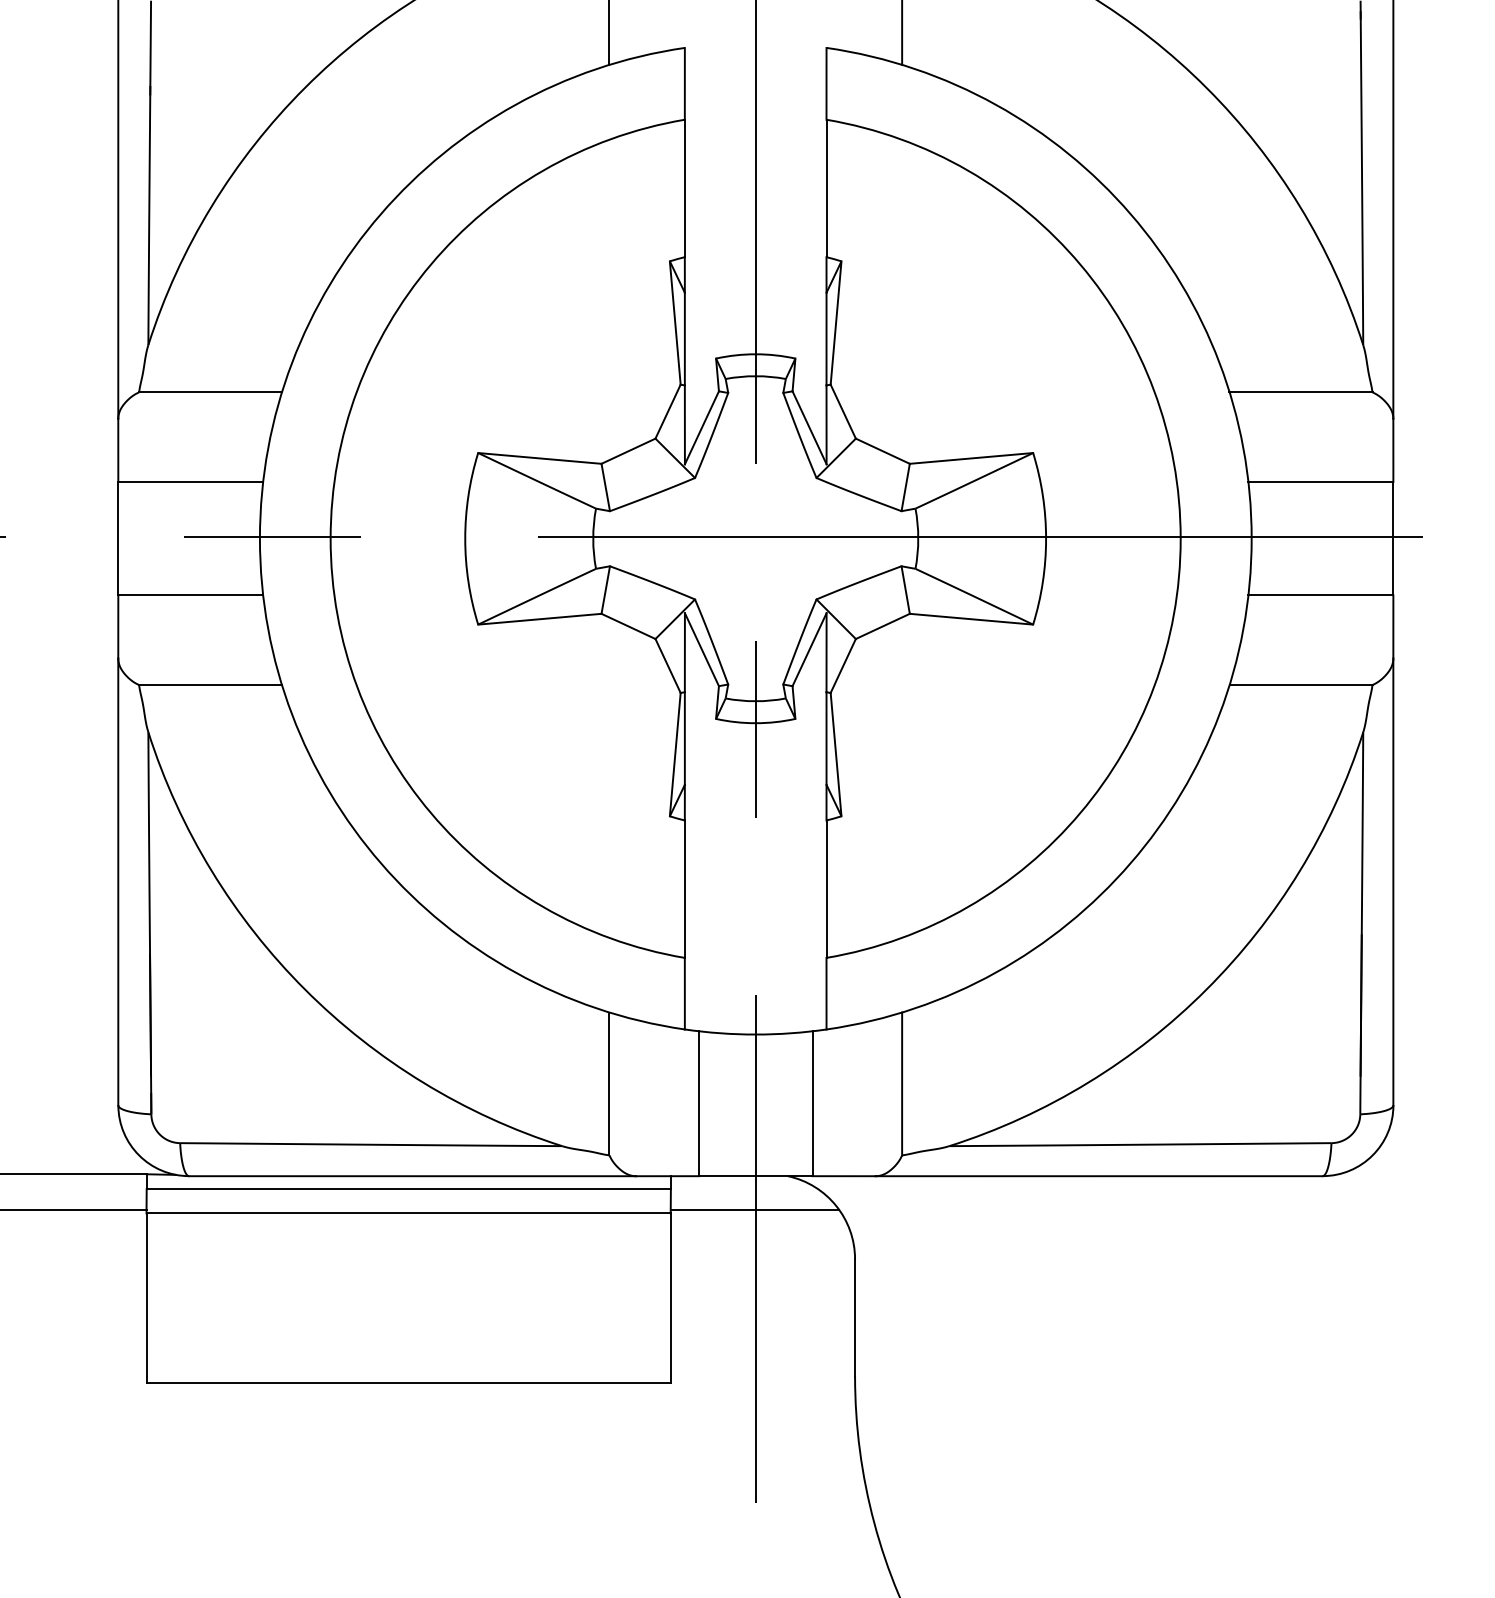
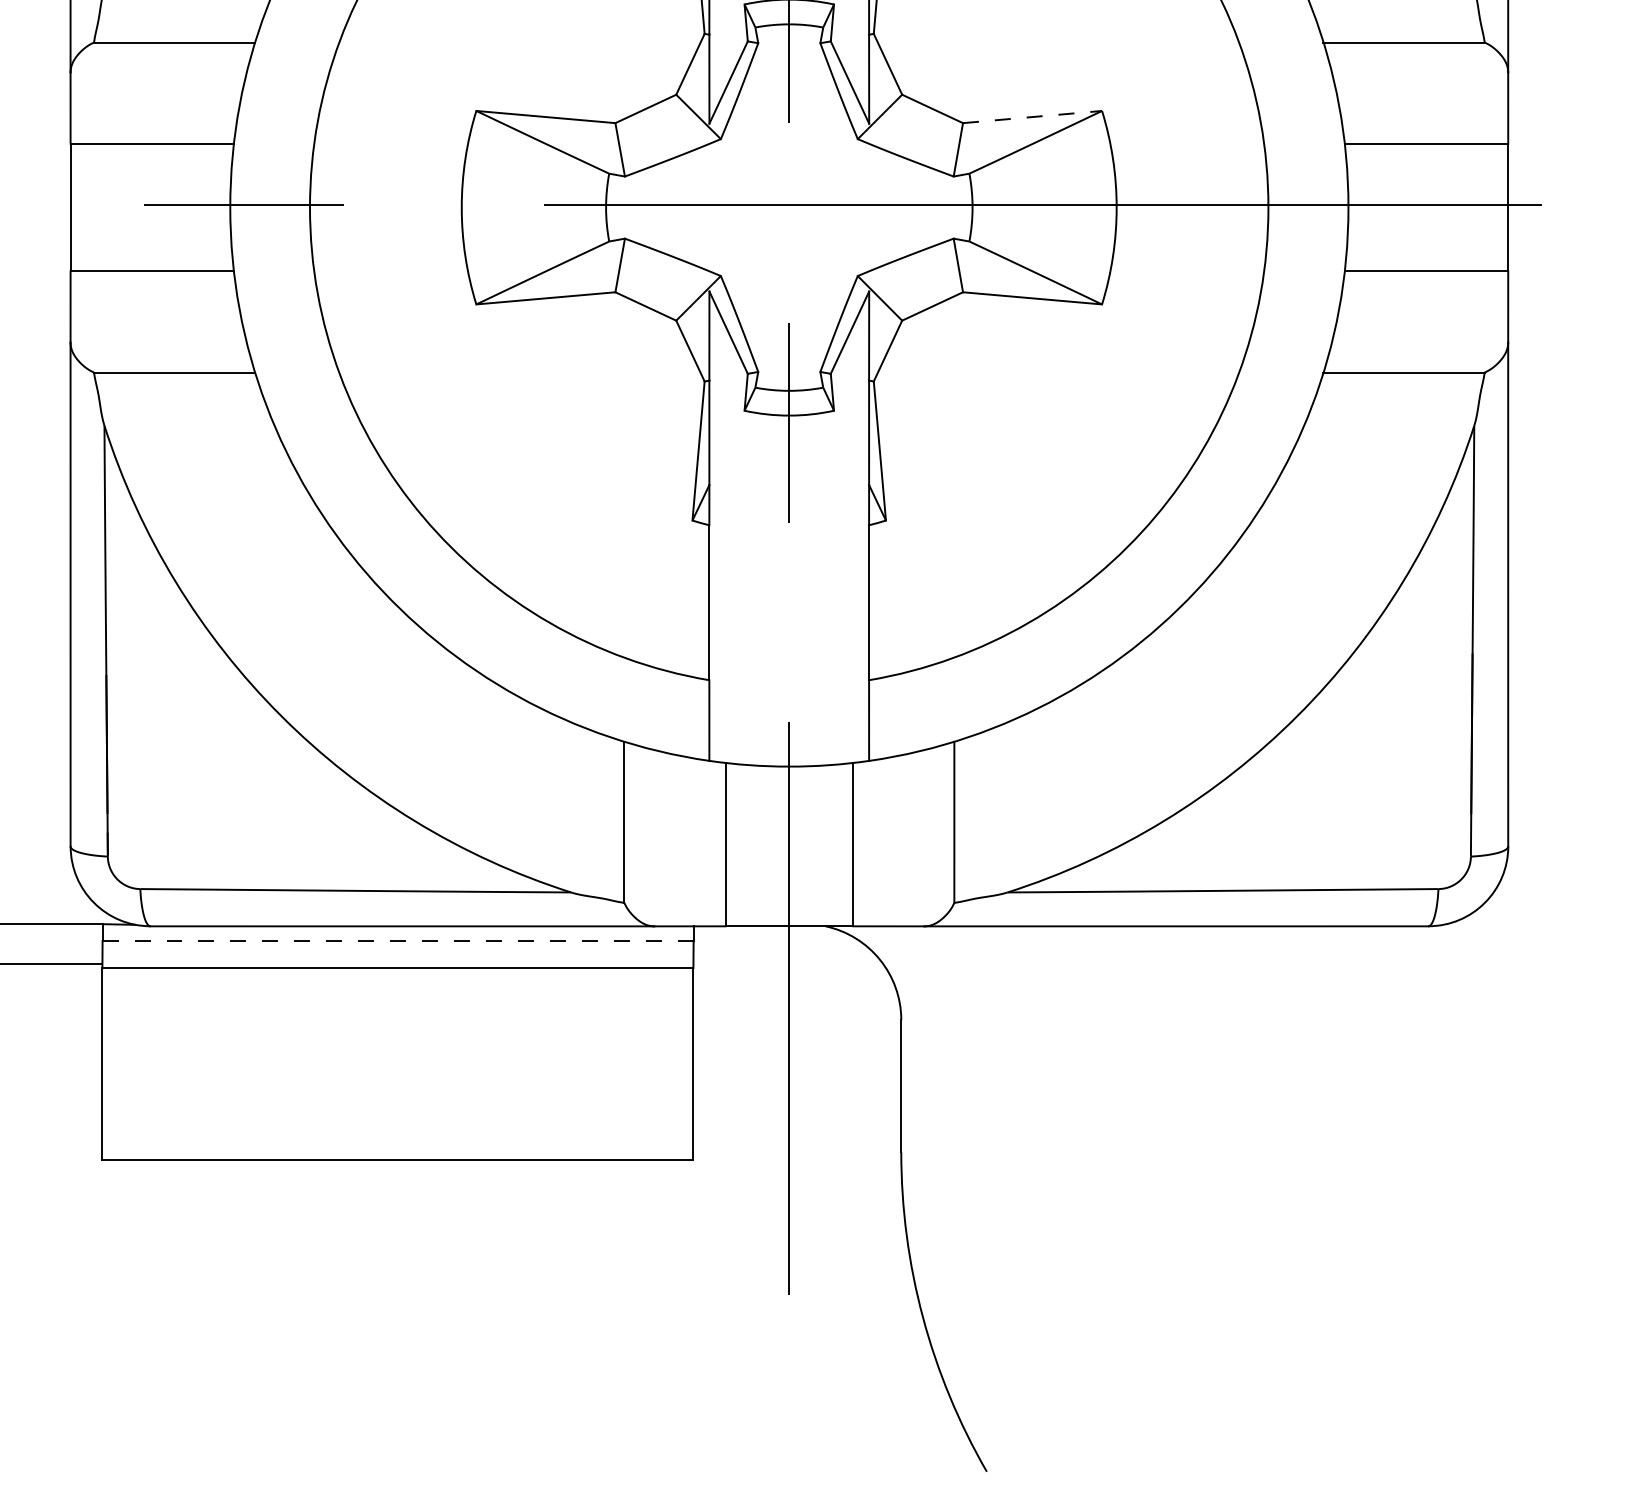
line: (971, 458) -> (1032, 117), solid -> dashed
line: (408, 1189) -> (397, 941), solid -> dashed
line: (754, 1209) -> (787, 963), removed

